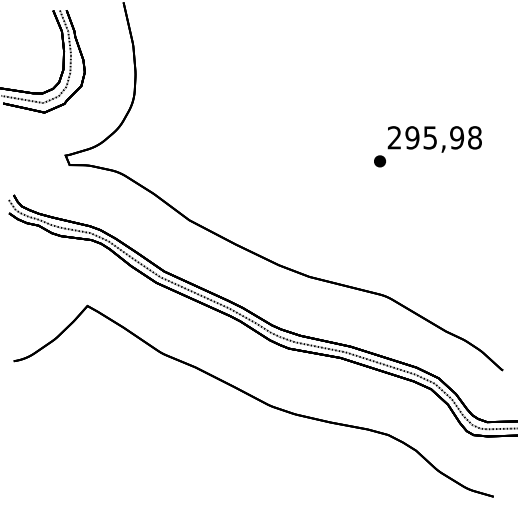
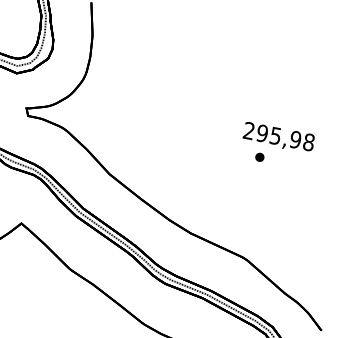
text: (434, 139) -> (278, 137), moved

